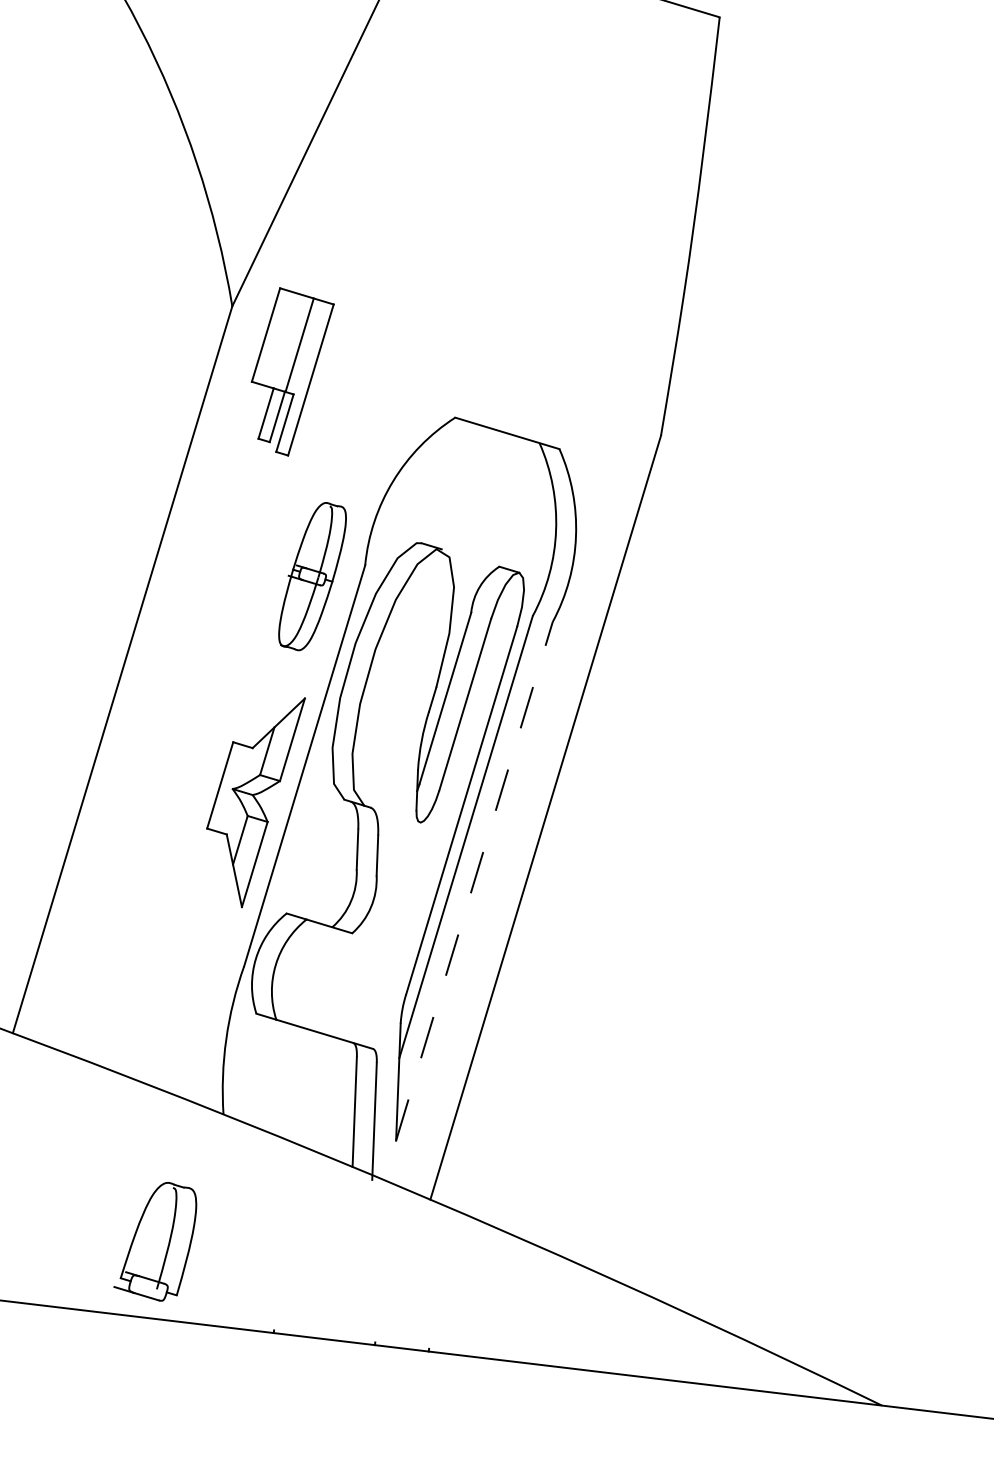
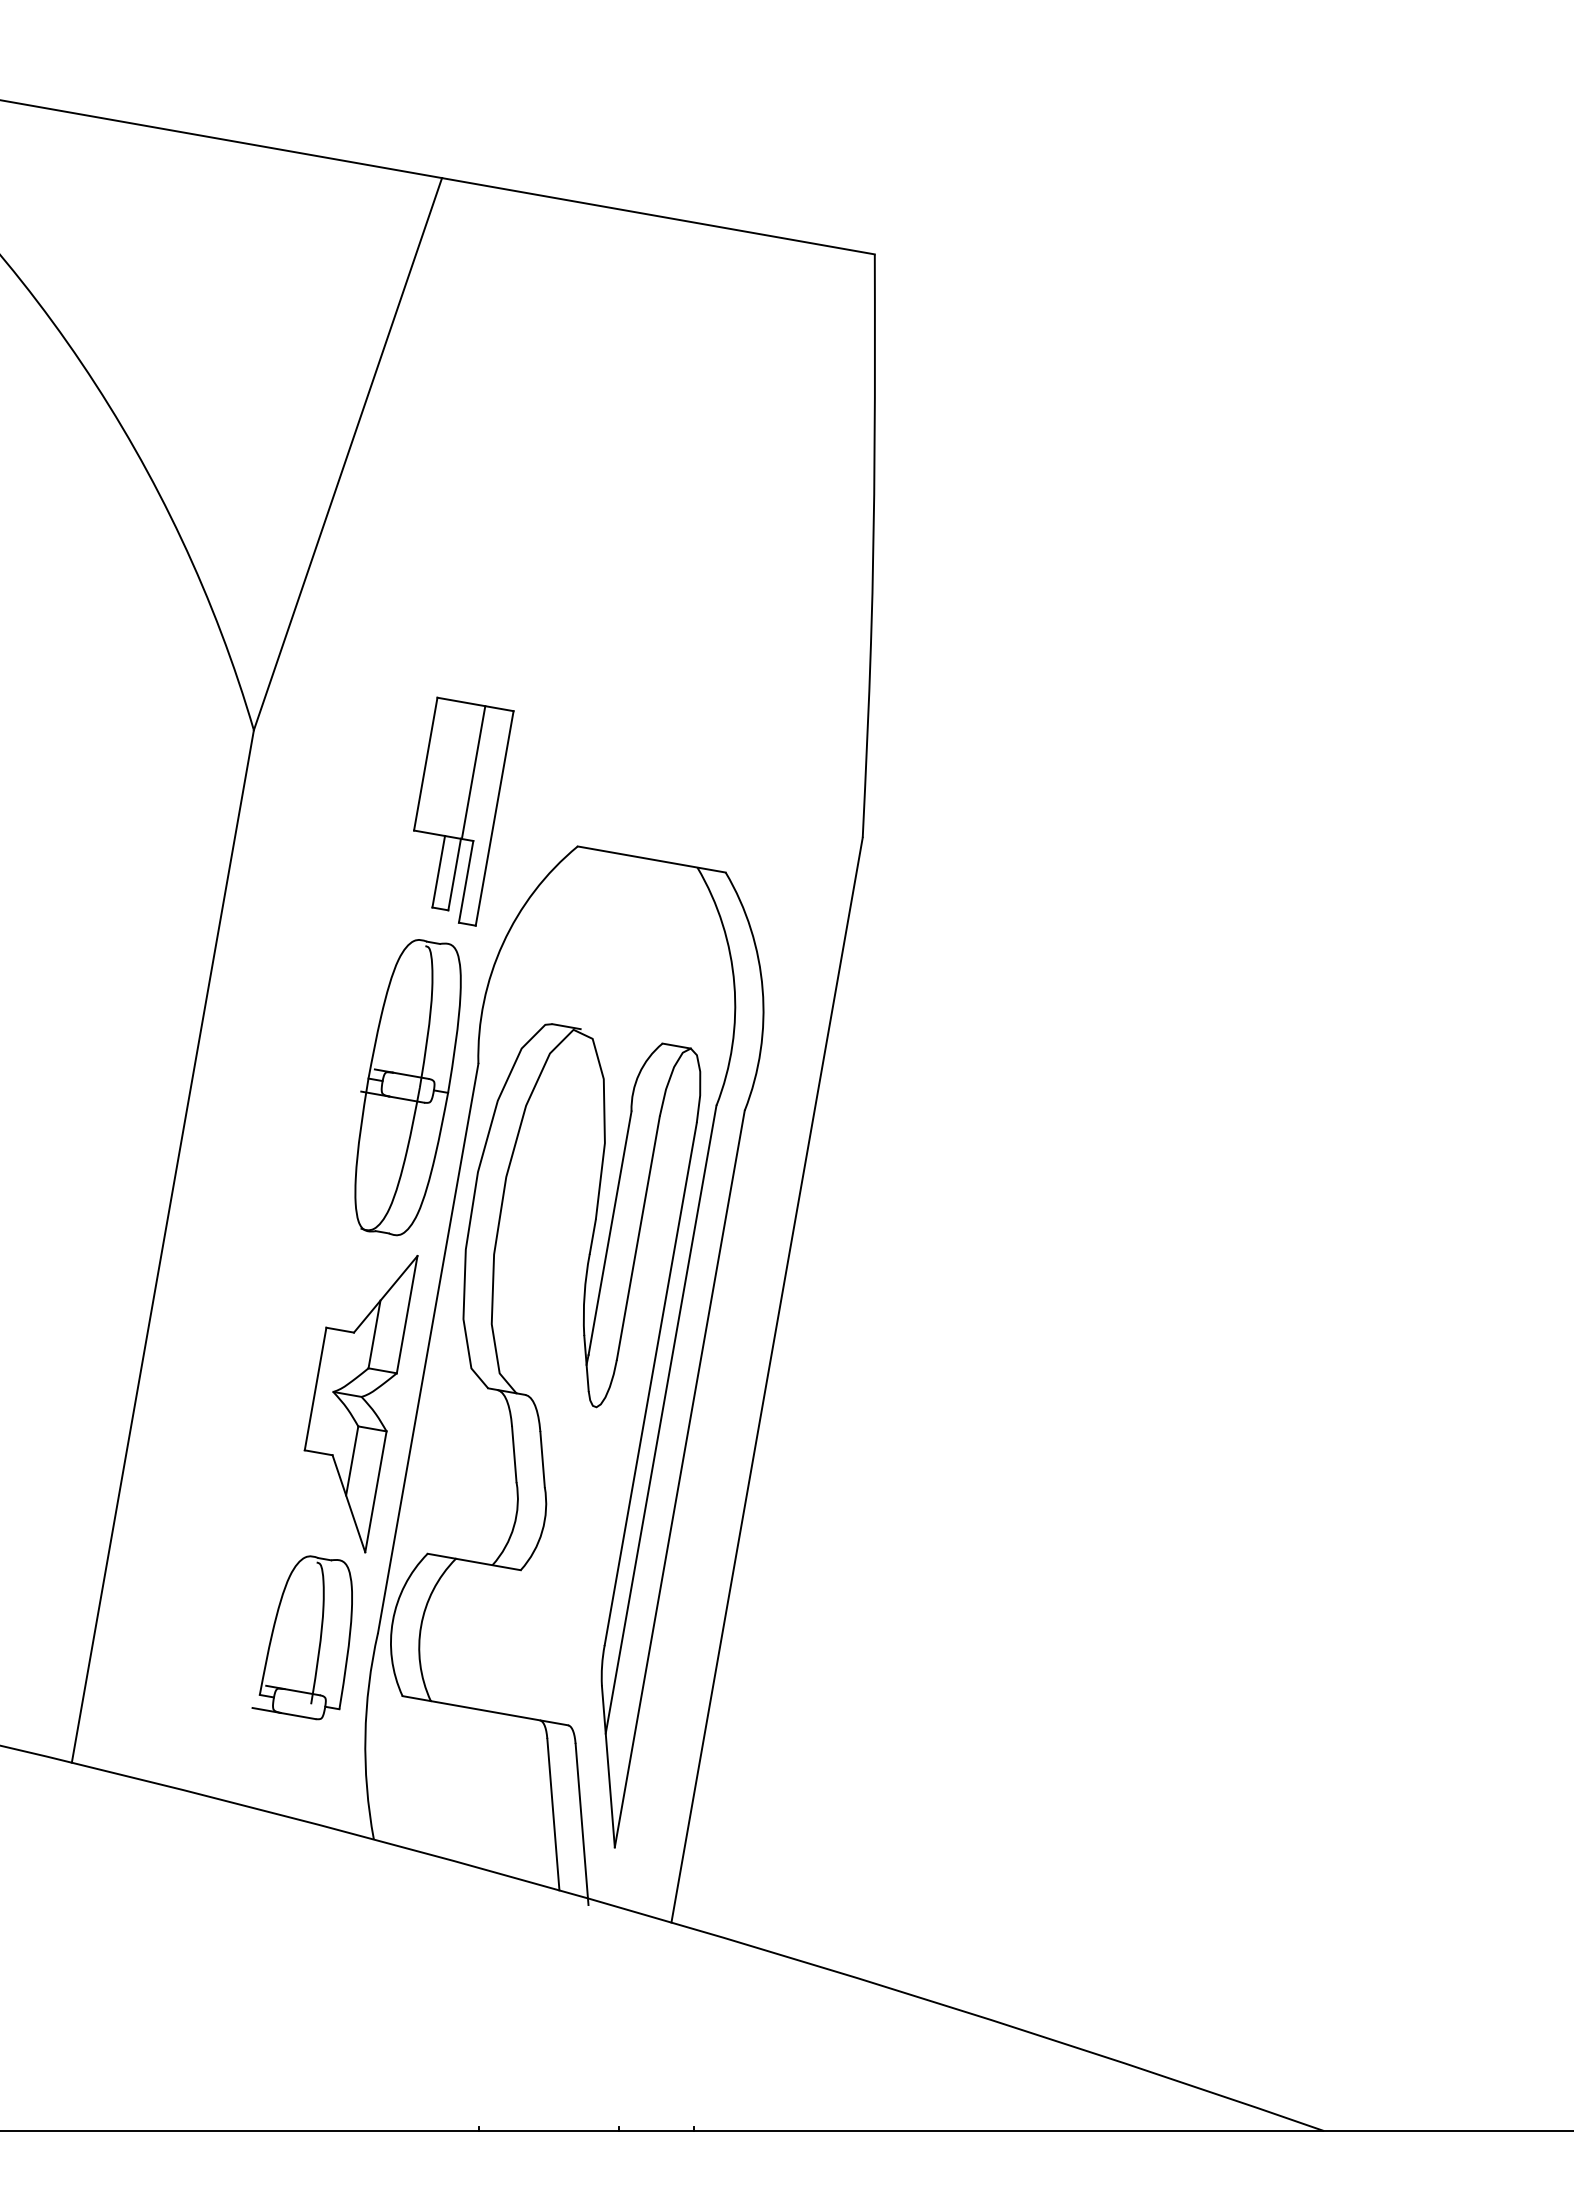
part: (289, 372) -> (463, 811), moved
part: (312, 576) -> (407, 1087), size x1.43
line: (474, 880) -> (679, 1478), dashed -> solid
part: (155, 1240) -> (301, 1637), moved

